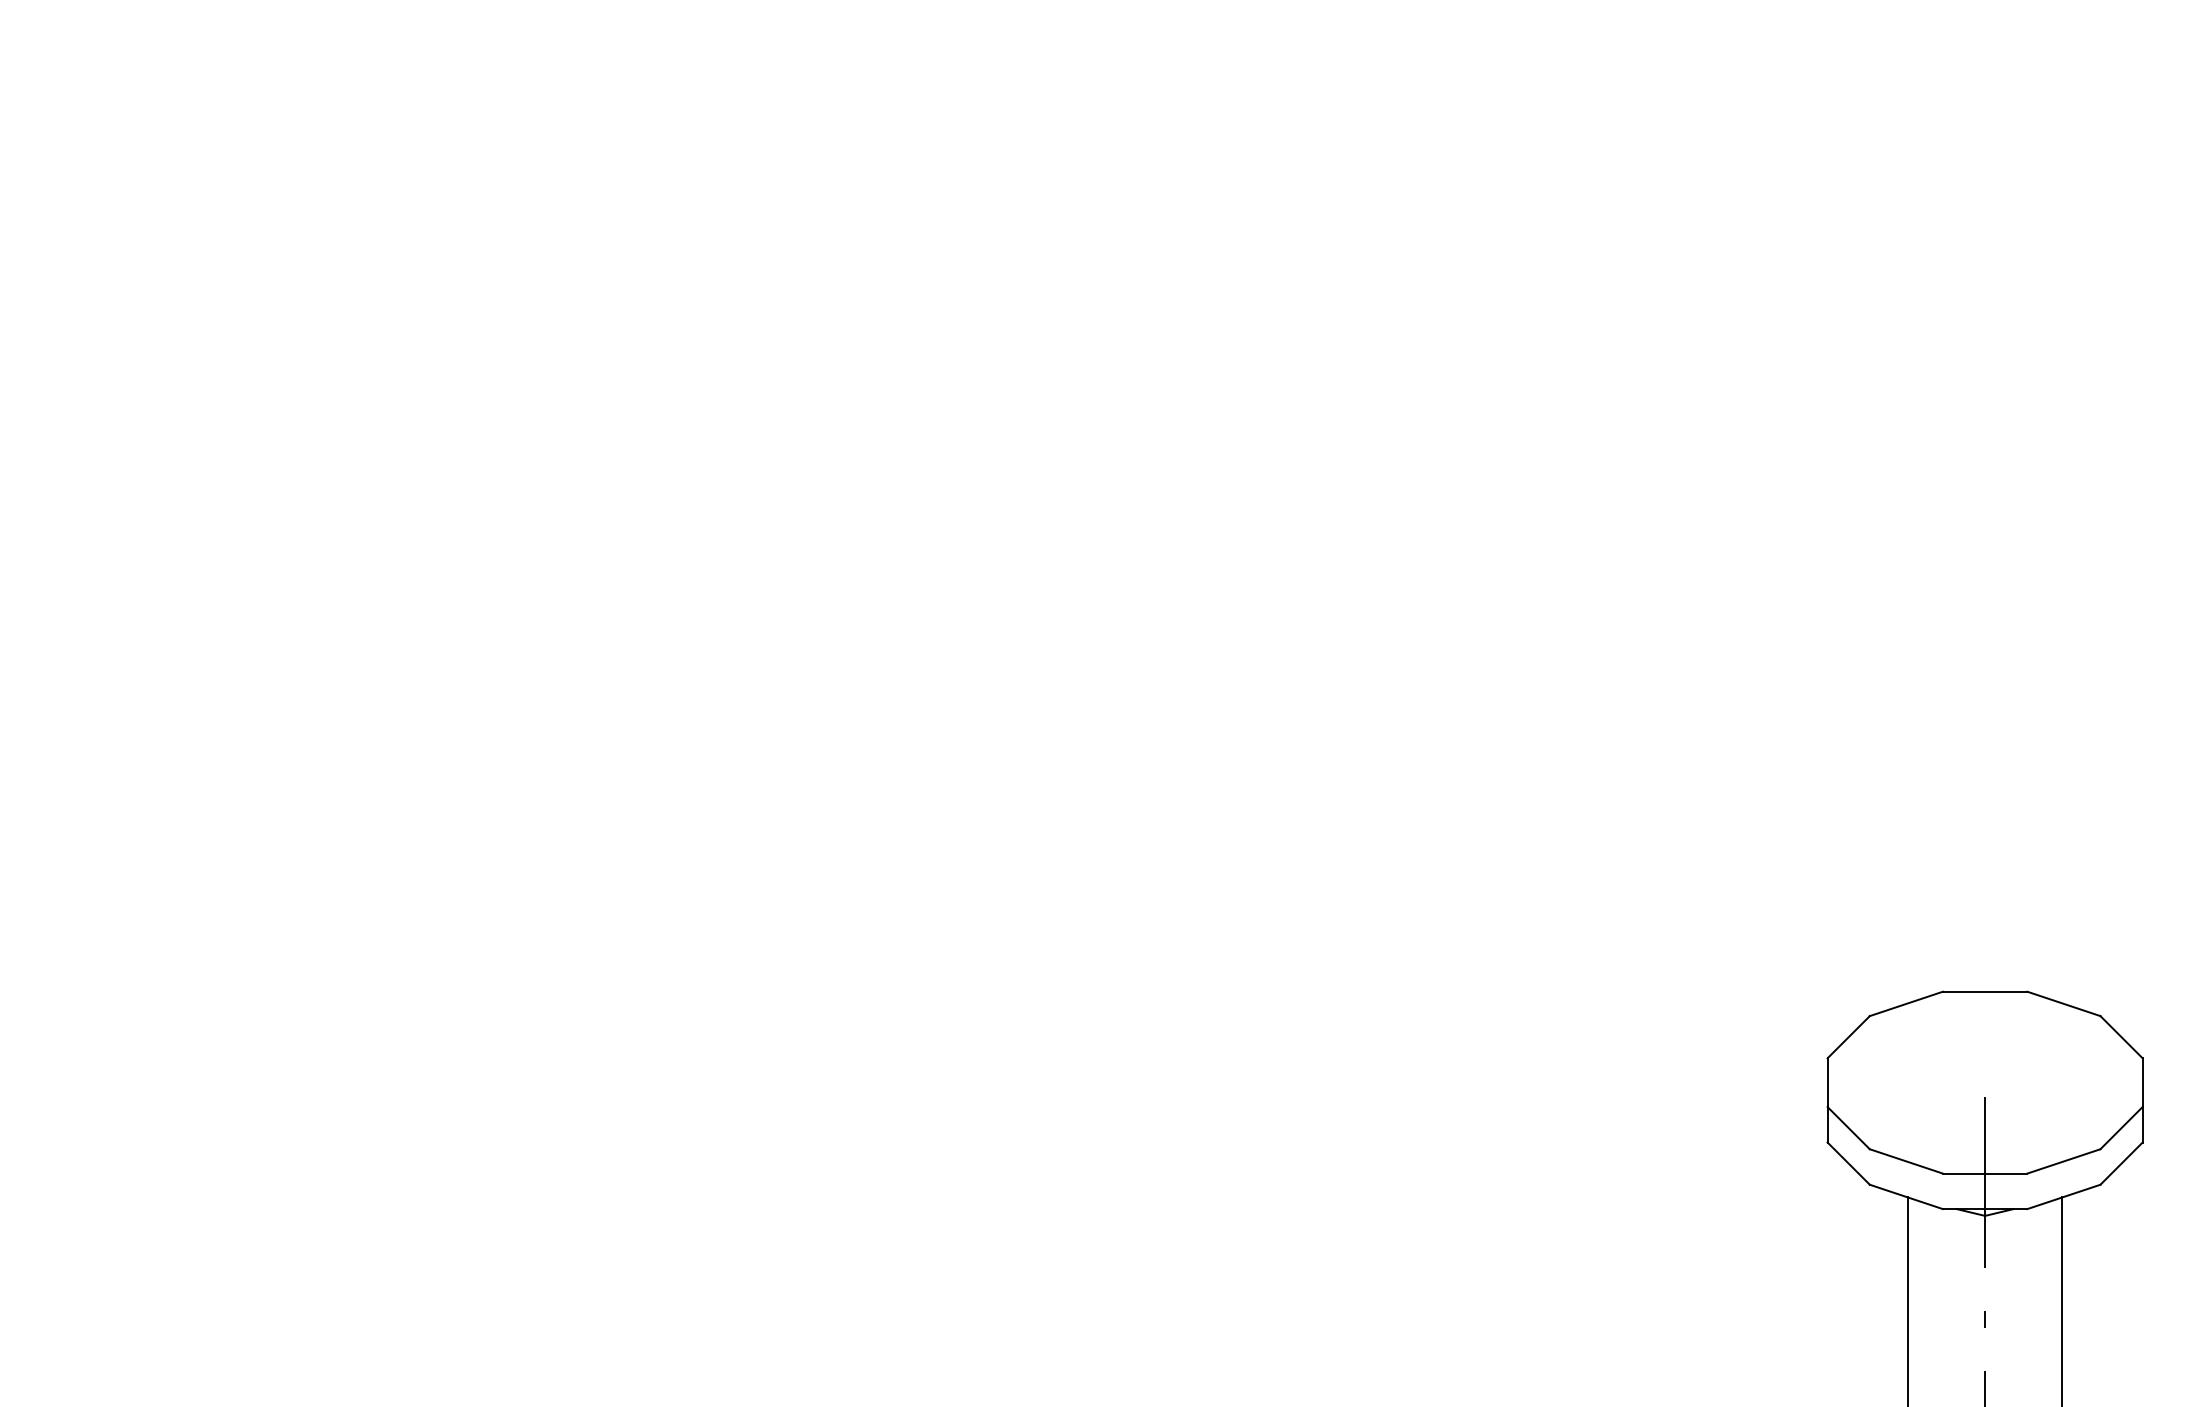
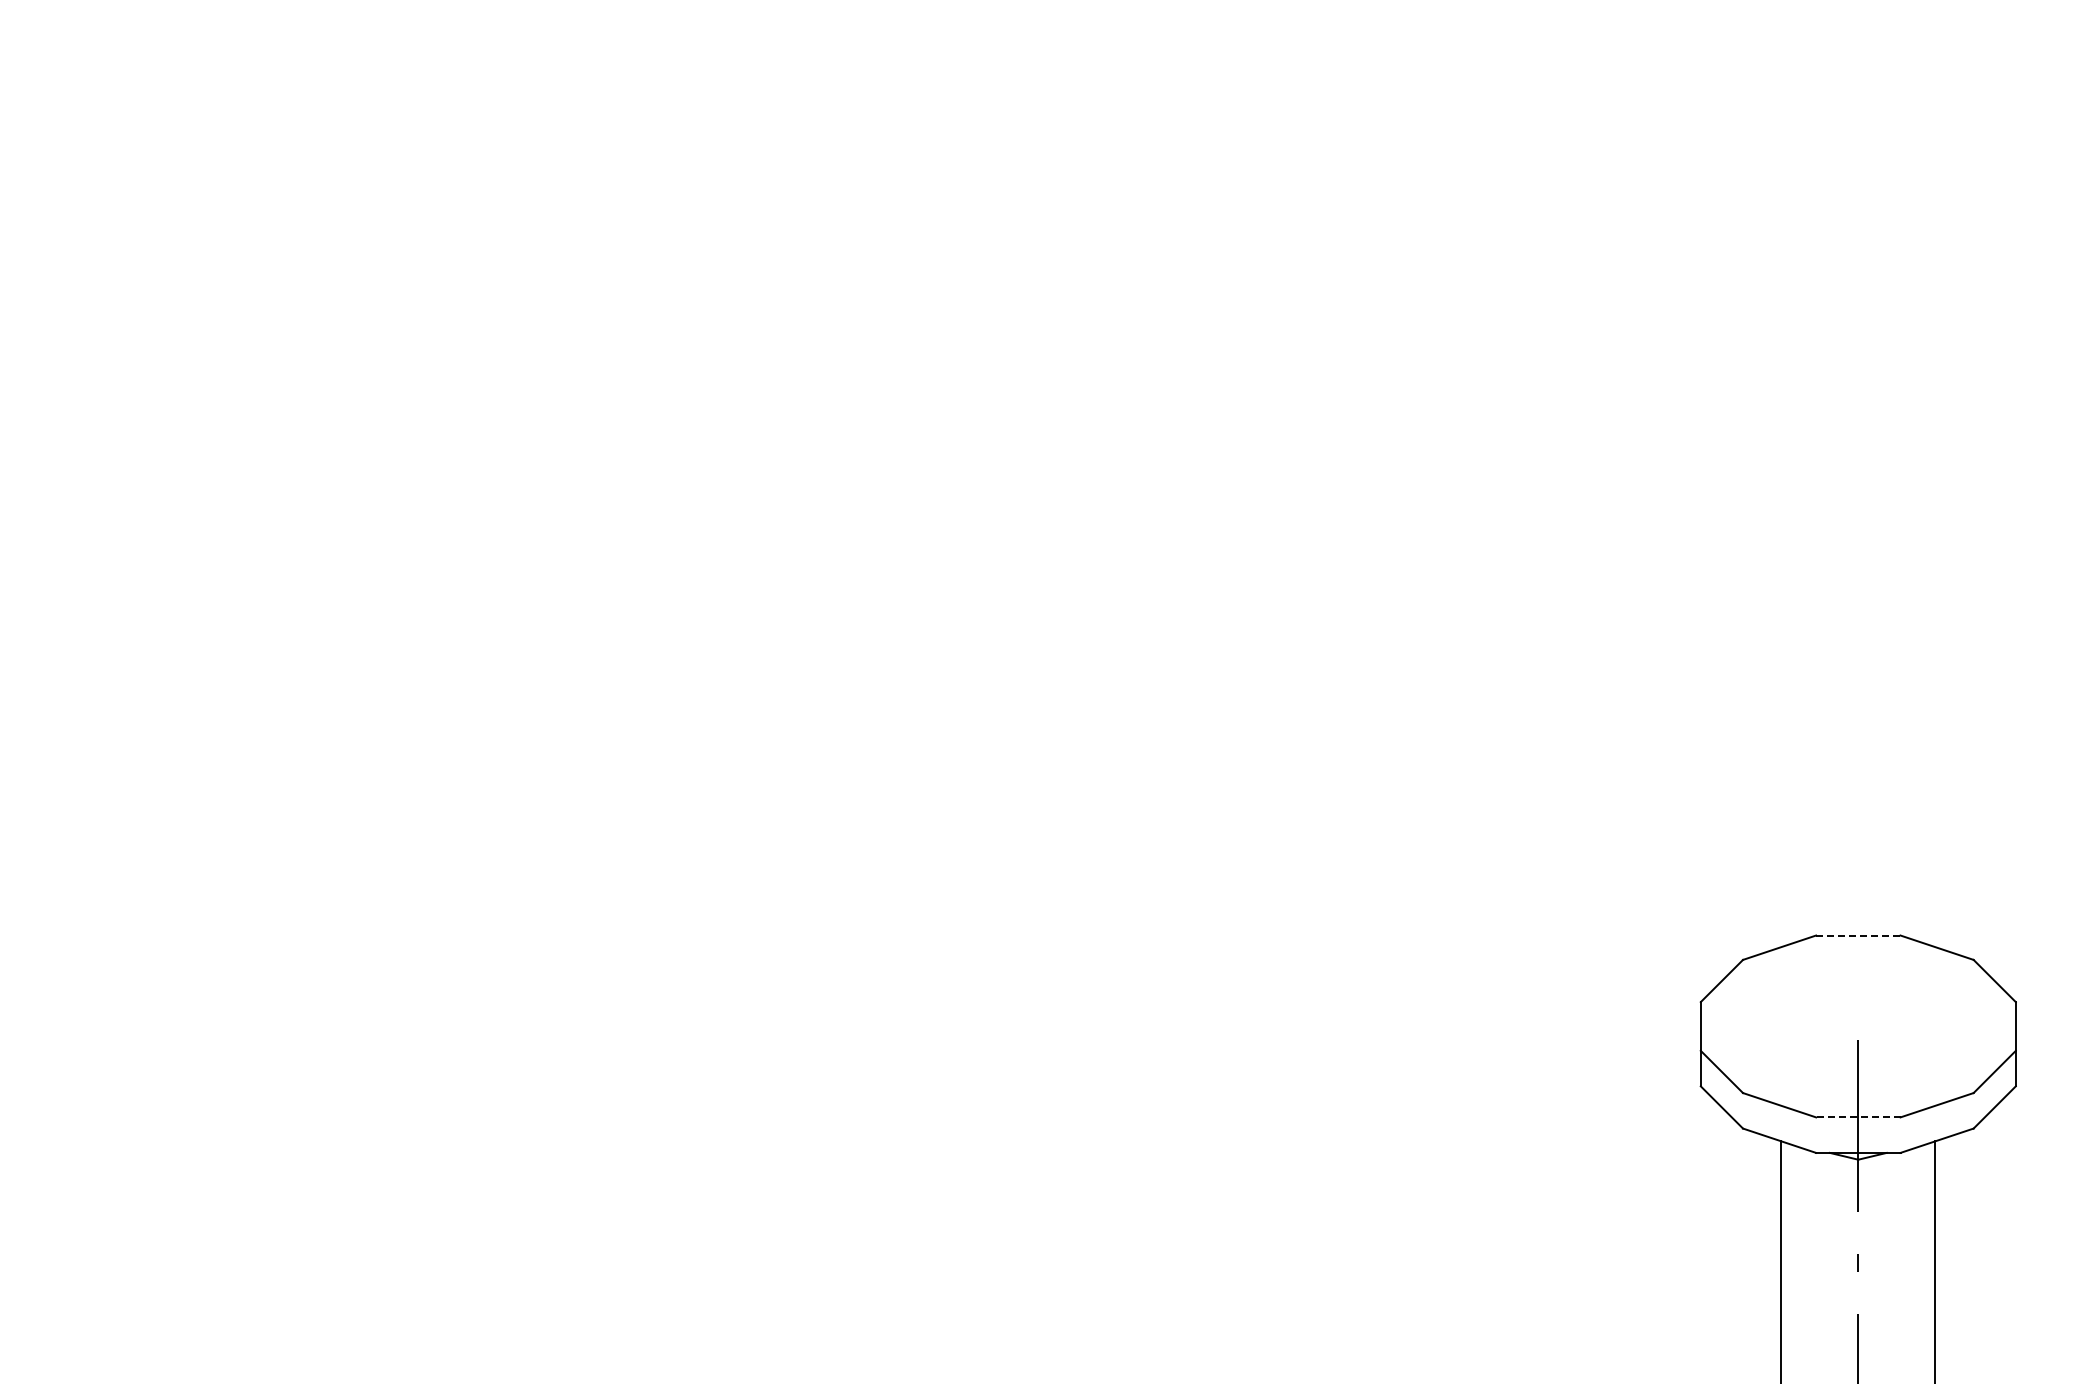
line: (1985, 991) -> (1858, 935), solid -> dashed
line: (1984, 1173) -> (1857, 1117), solid -> dashed

